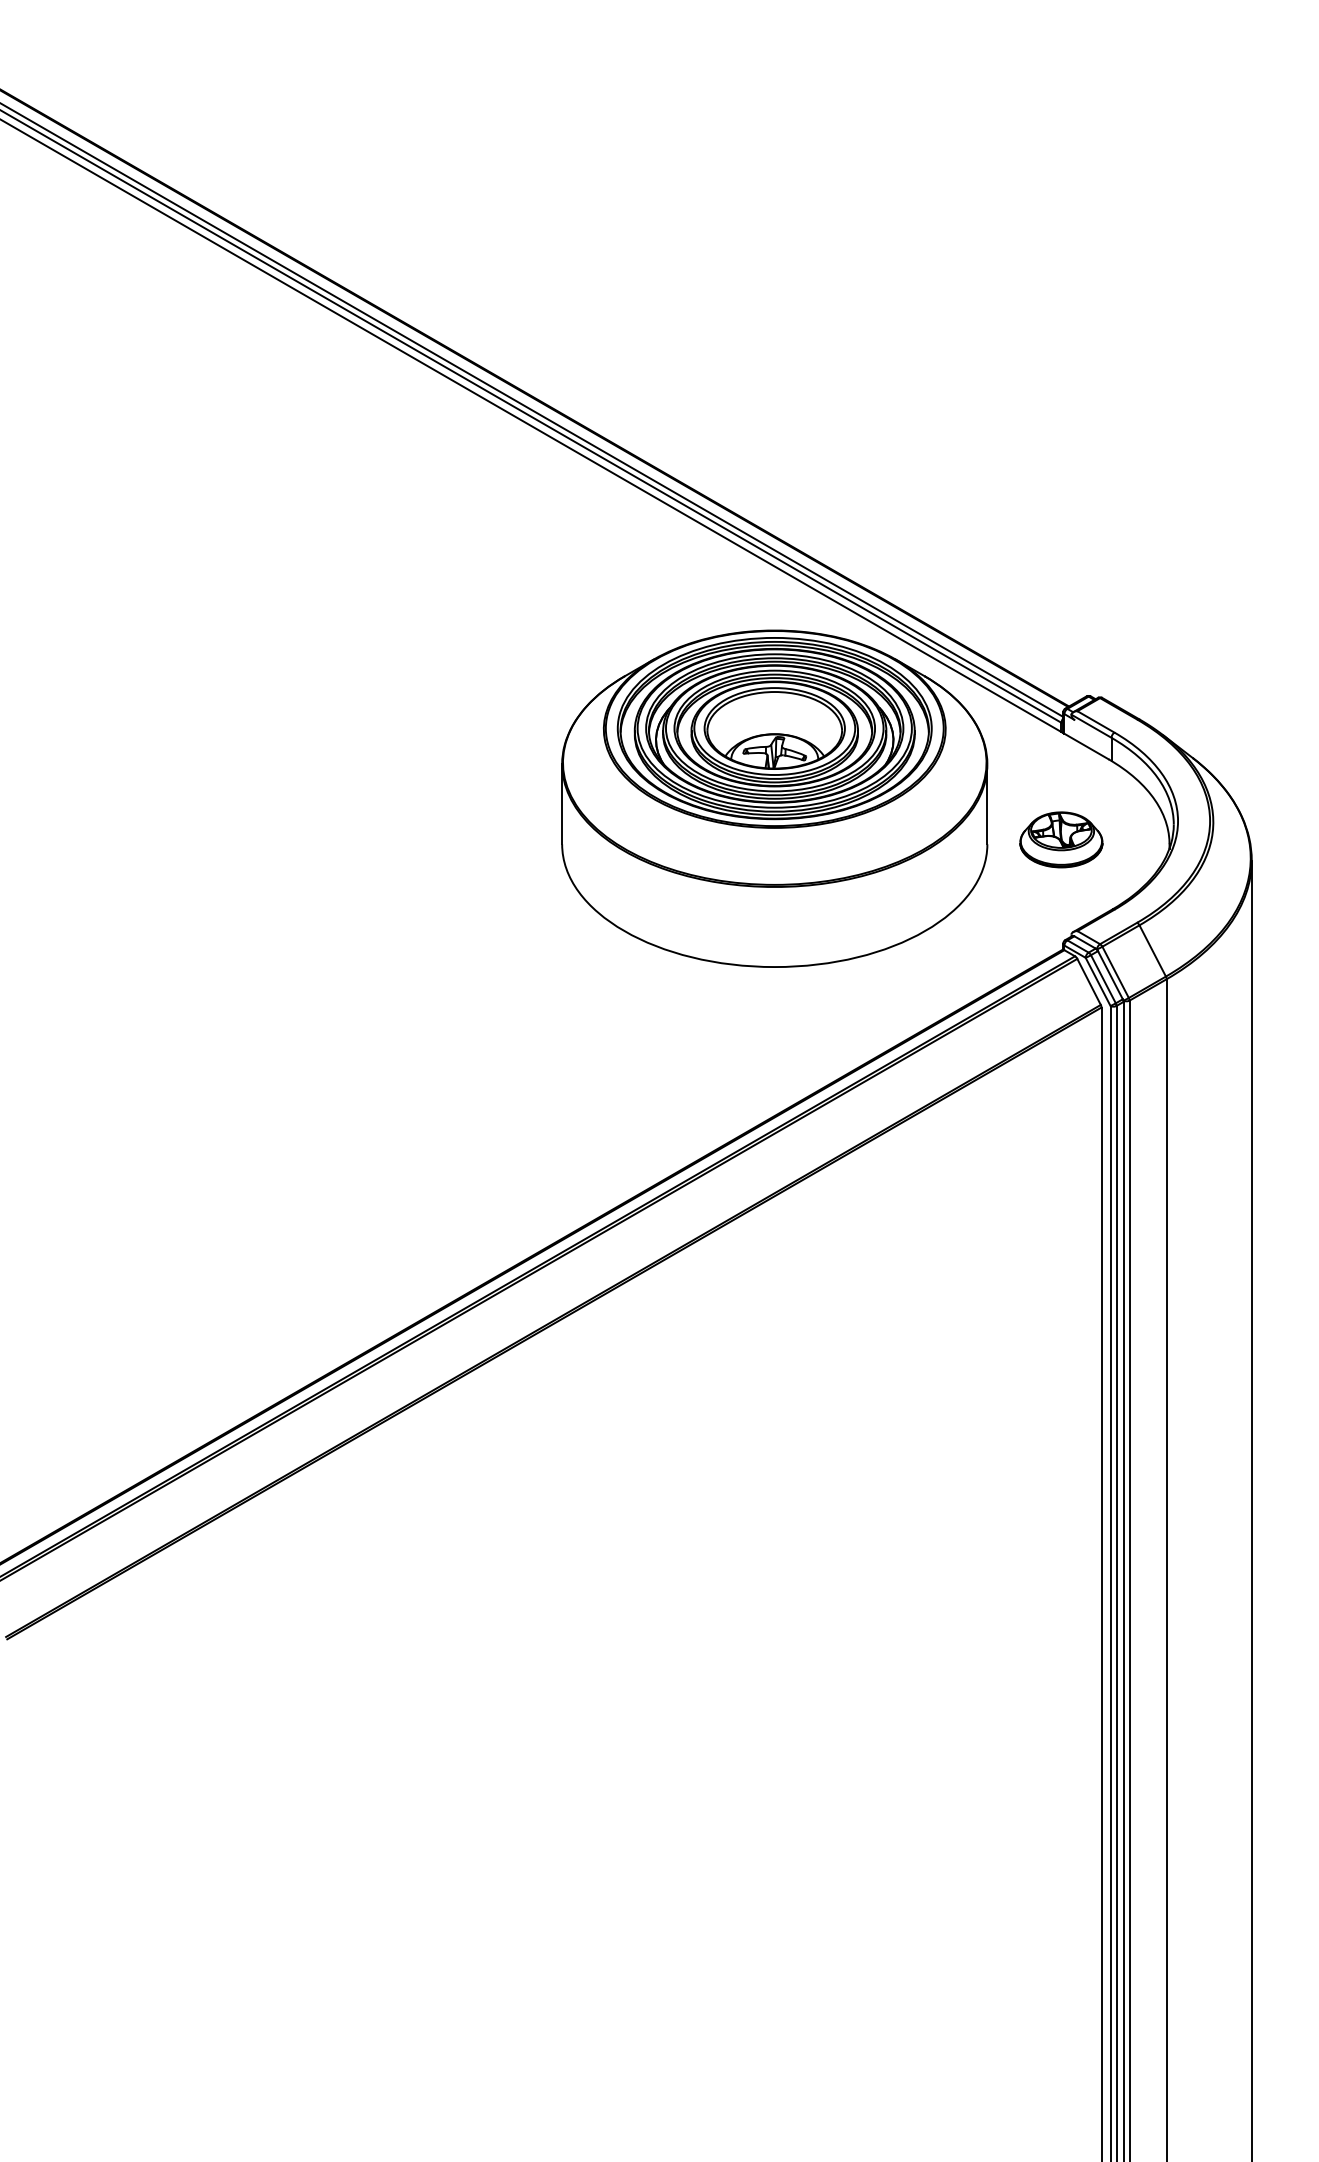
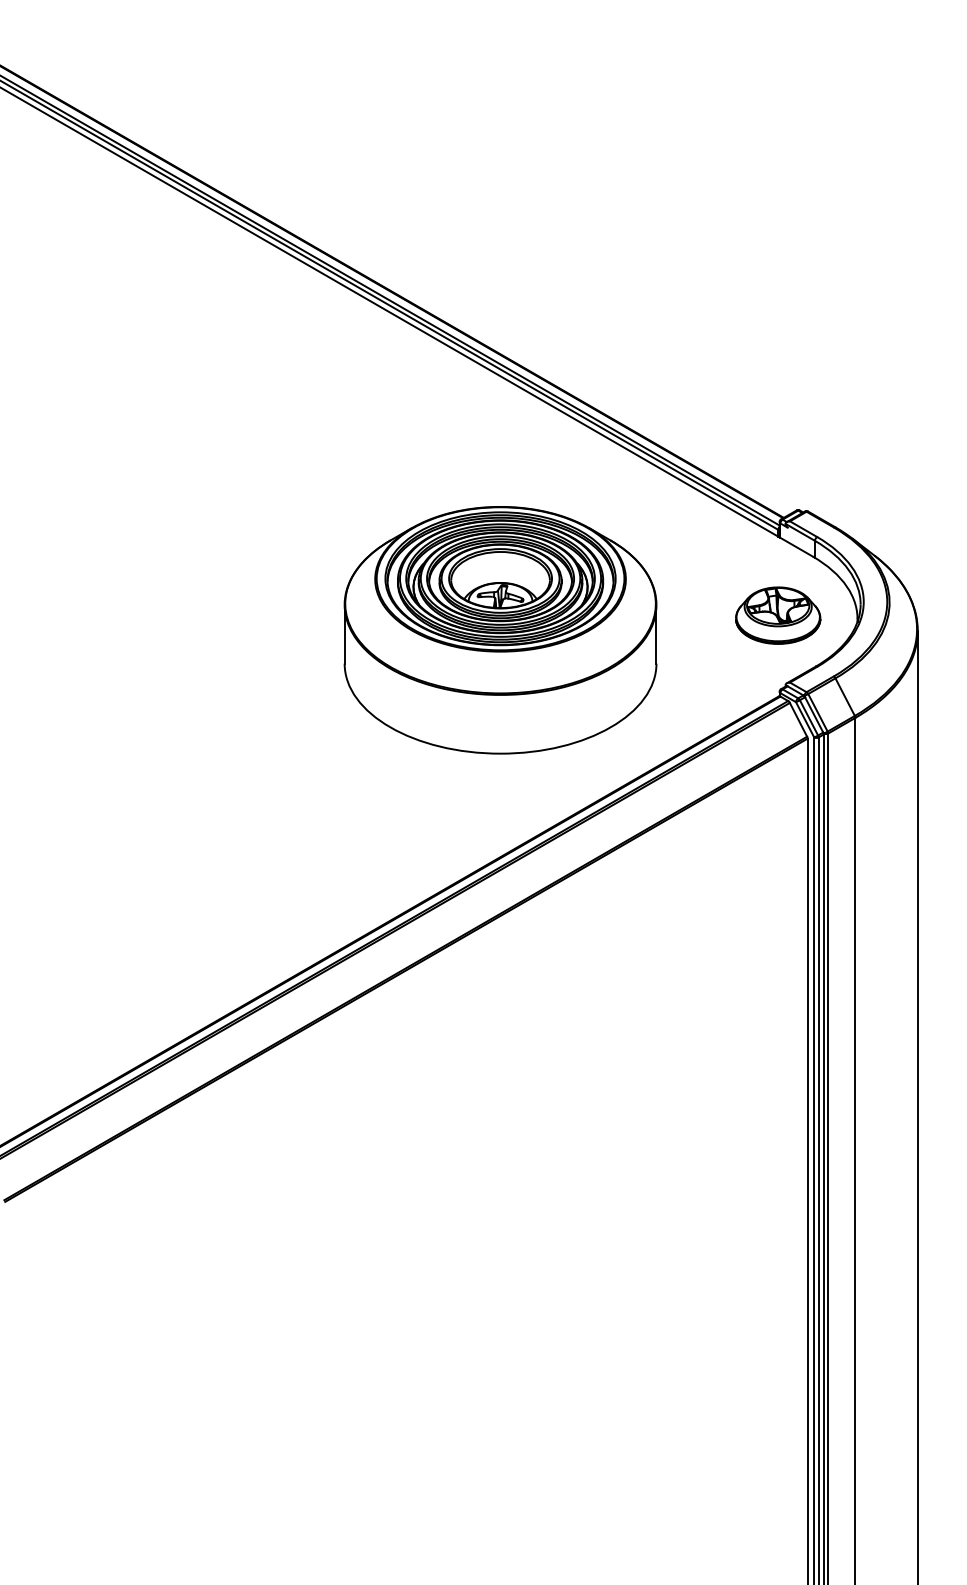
part: (774, 798) -> (500, 630), moved
part: (1061, 839) -> (778, 615), size x1.4

